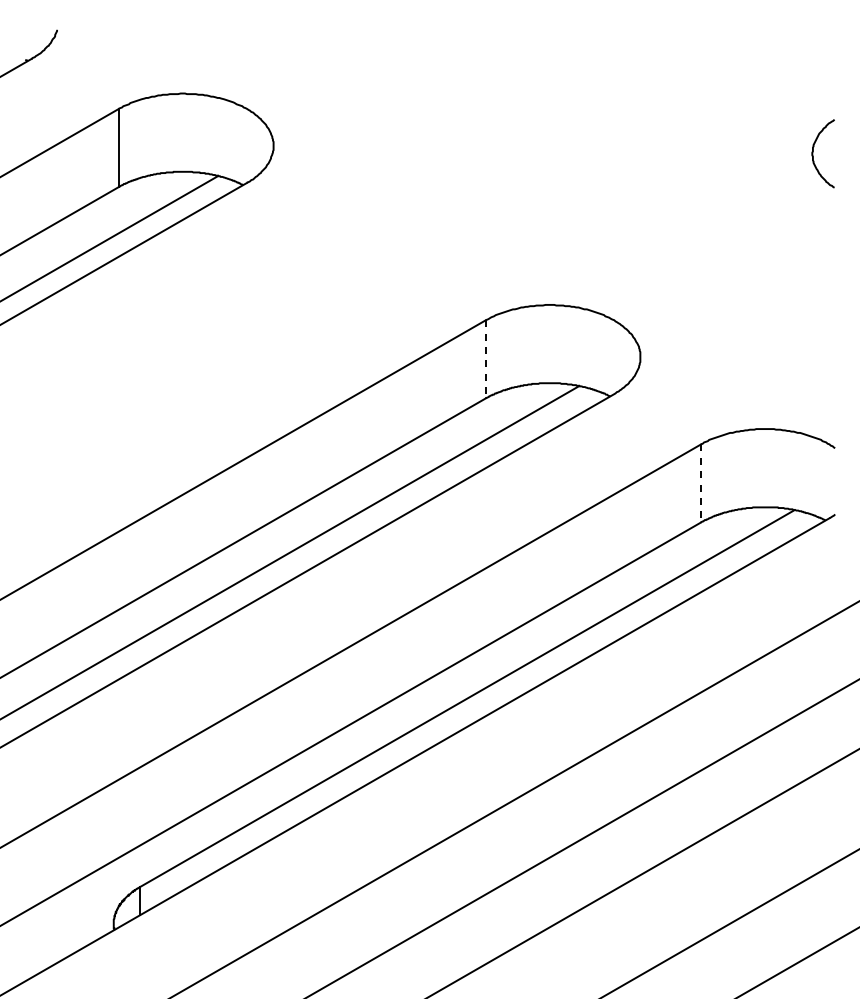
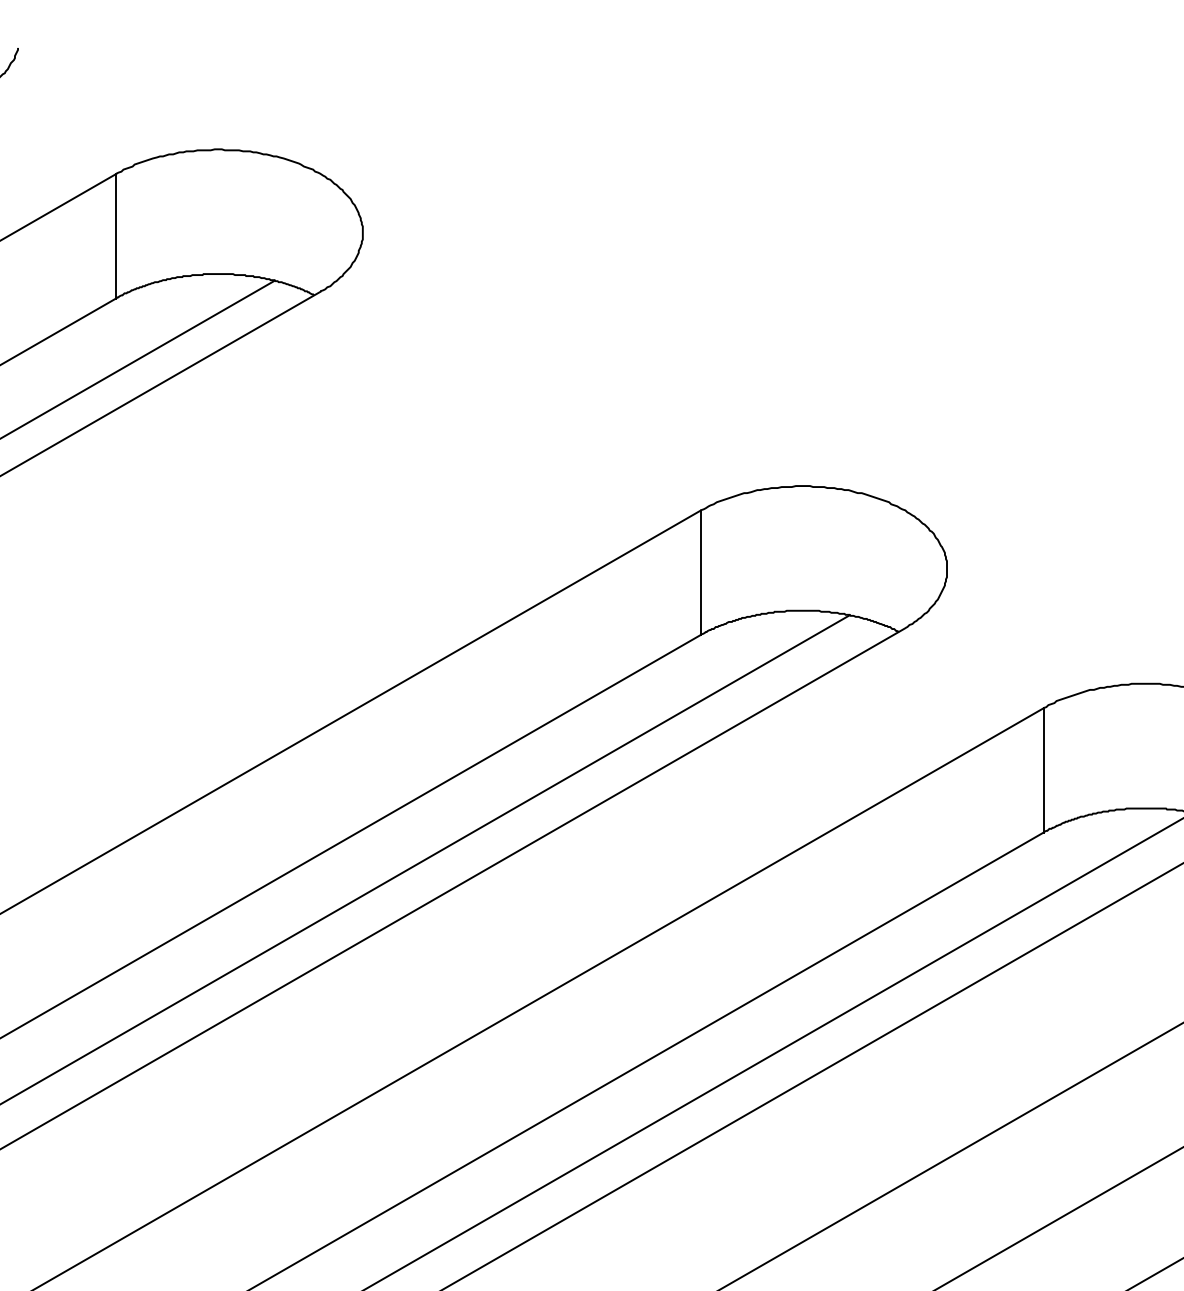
line: (485, 359) -> (700, 572), dashed -> solid
line: (701, 483) -> (1044, 770), dashed -> solid

